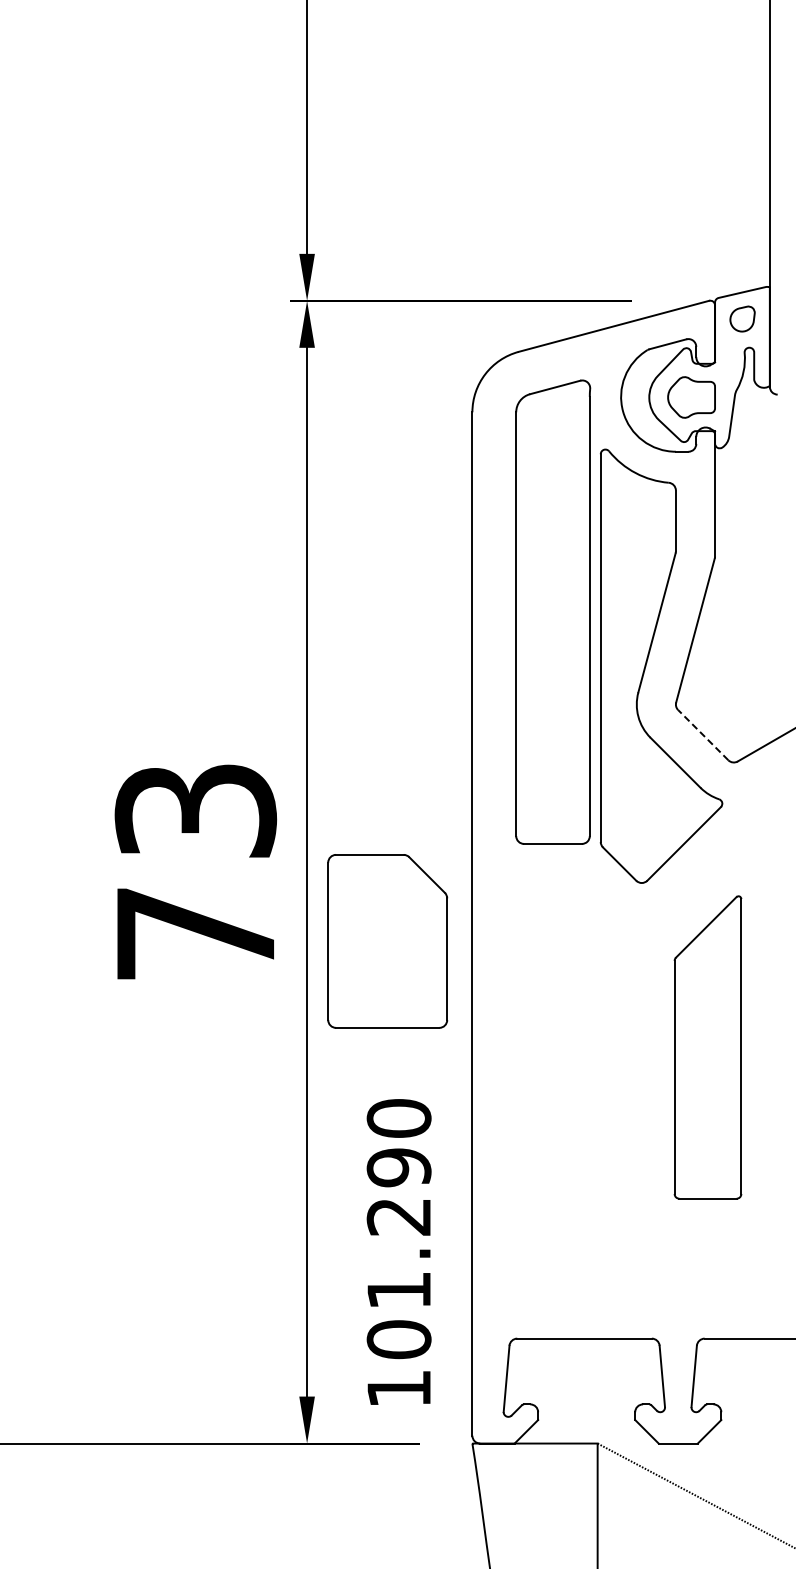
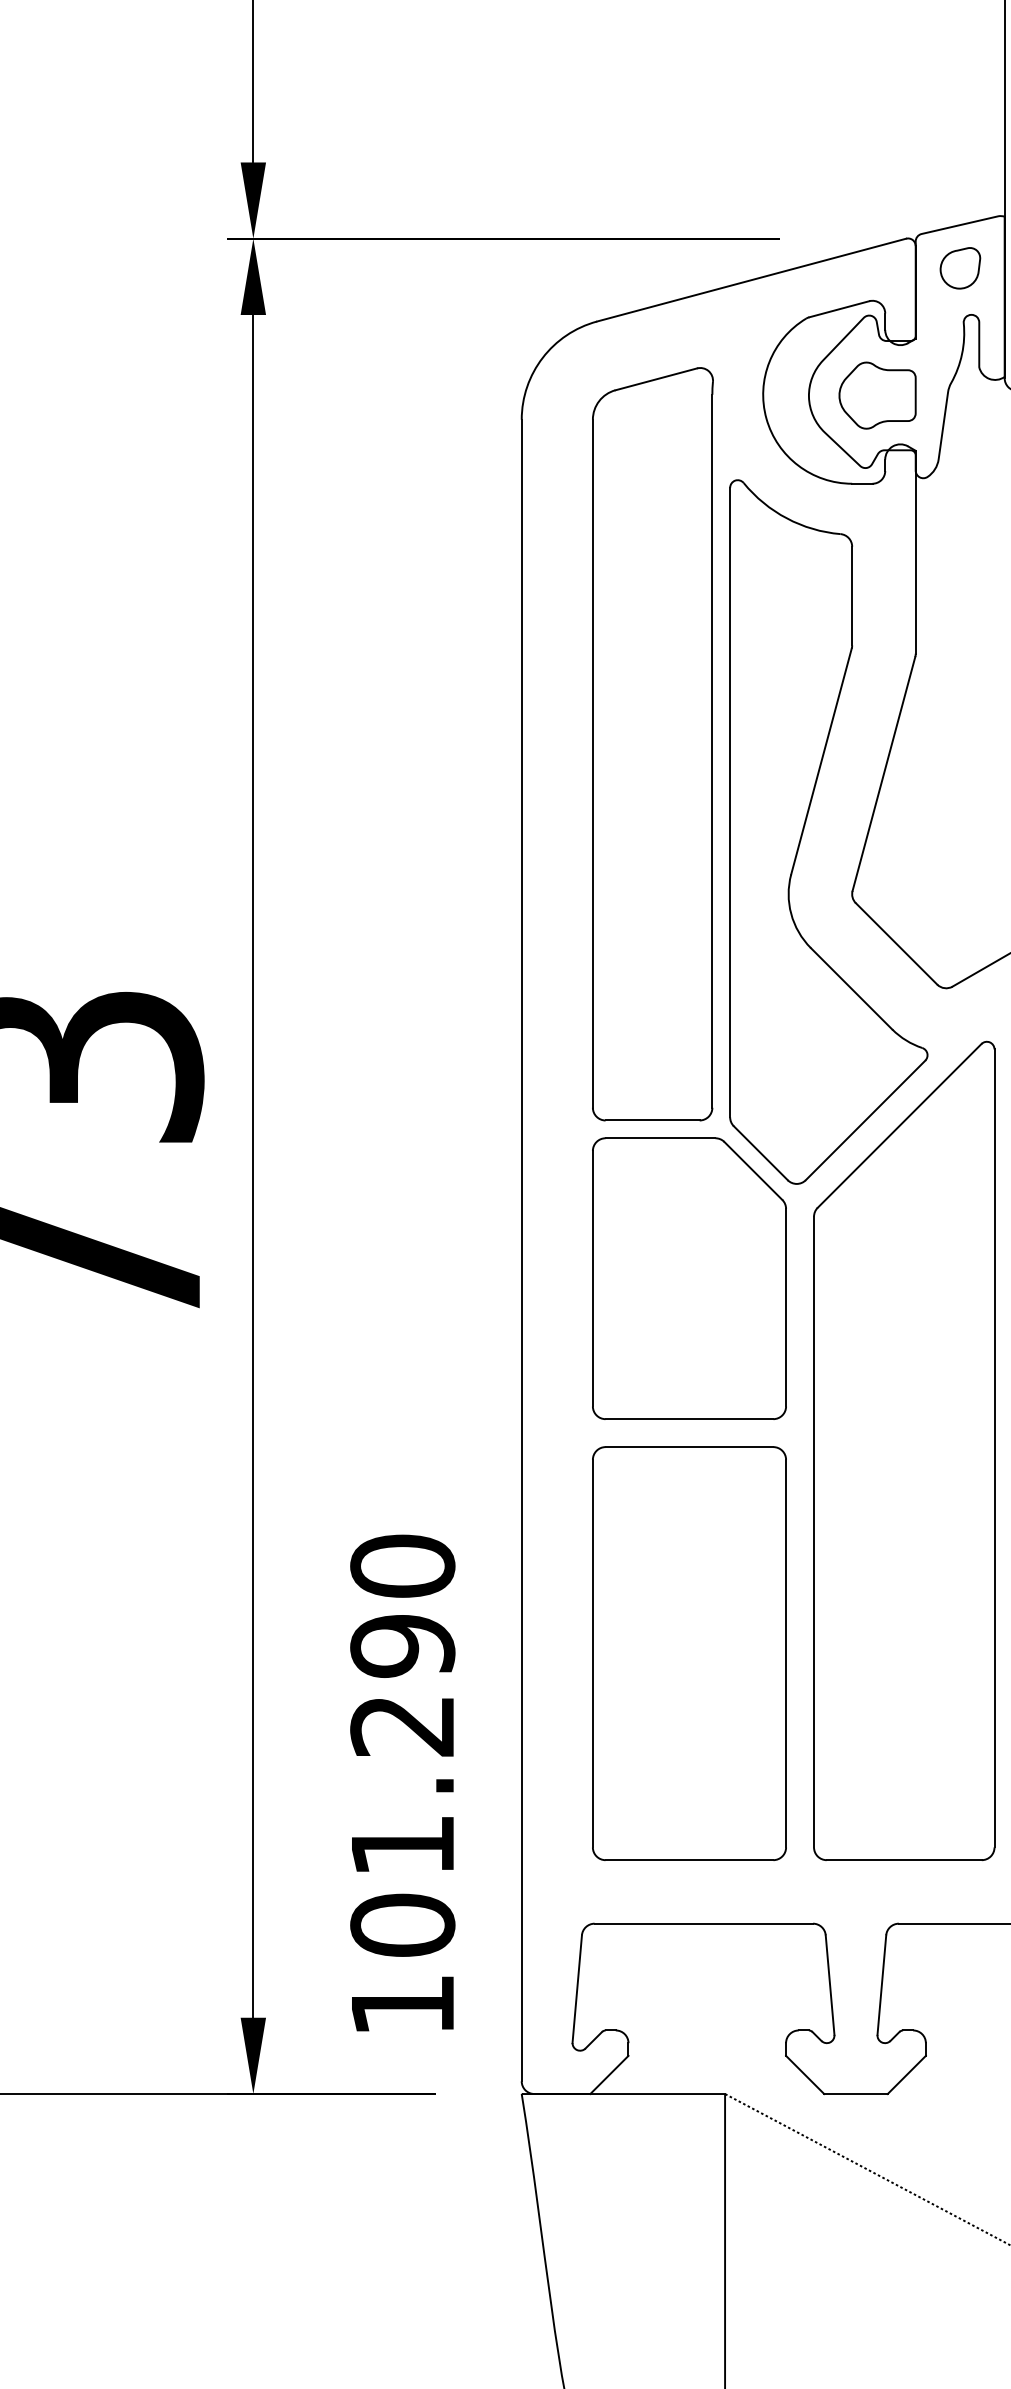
line: (702, 734) -> (895, 942), dashed -> solid
part: (387, 941) -> (689, 1278), moved
part: (707, 1047) -> (903, 1450), size x1.67
part: (575, 1172) -> (689, 1653), added

